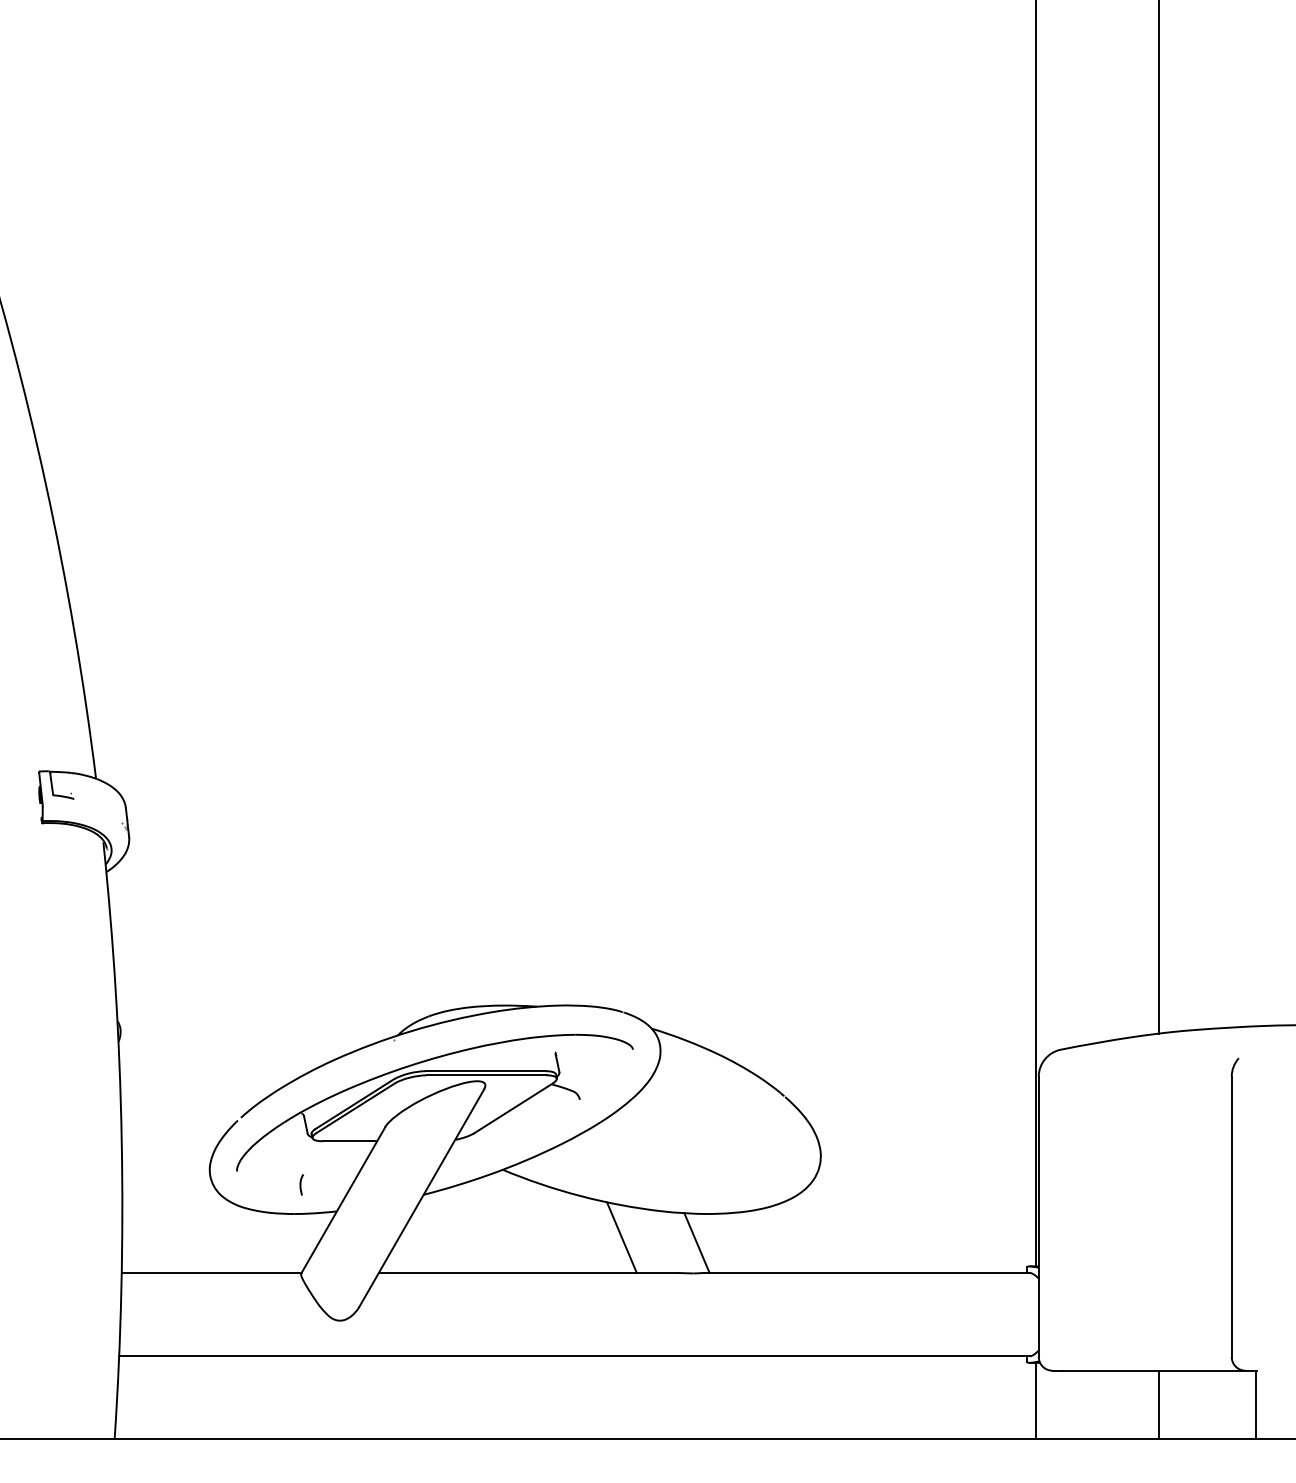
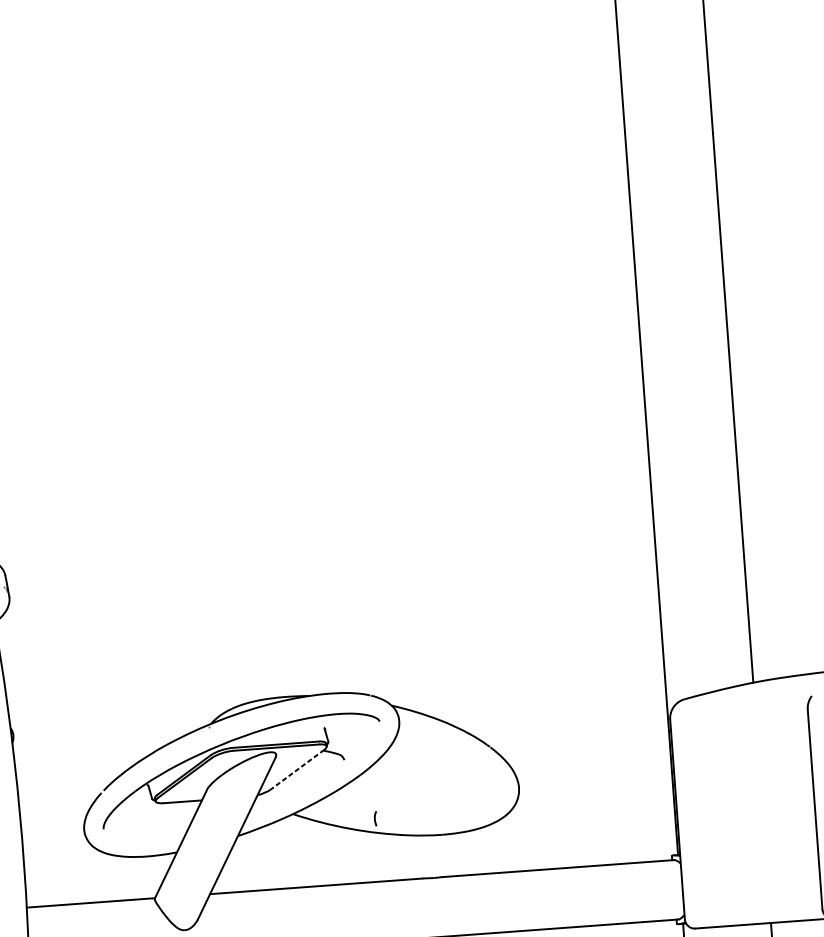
line: (513, 1108) -> (297, 769), solid -> dashed
curve: (301, 1184) -> (375, 818), moved
line: (621, 1237) -> (381, 856), removed
line: (696, 1243) -> (434, 856), removed

